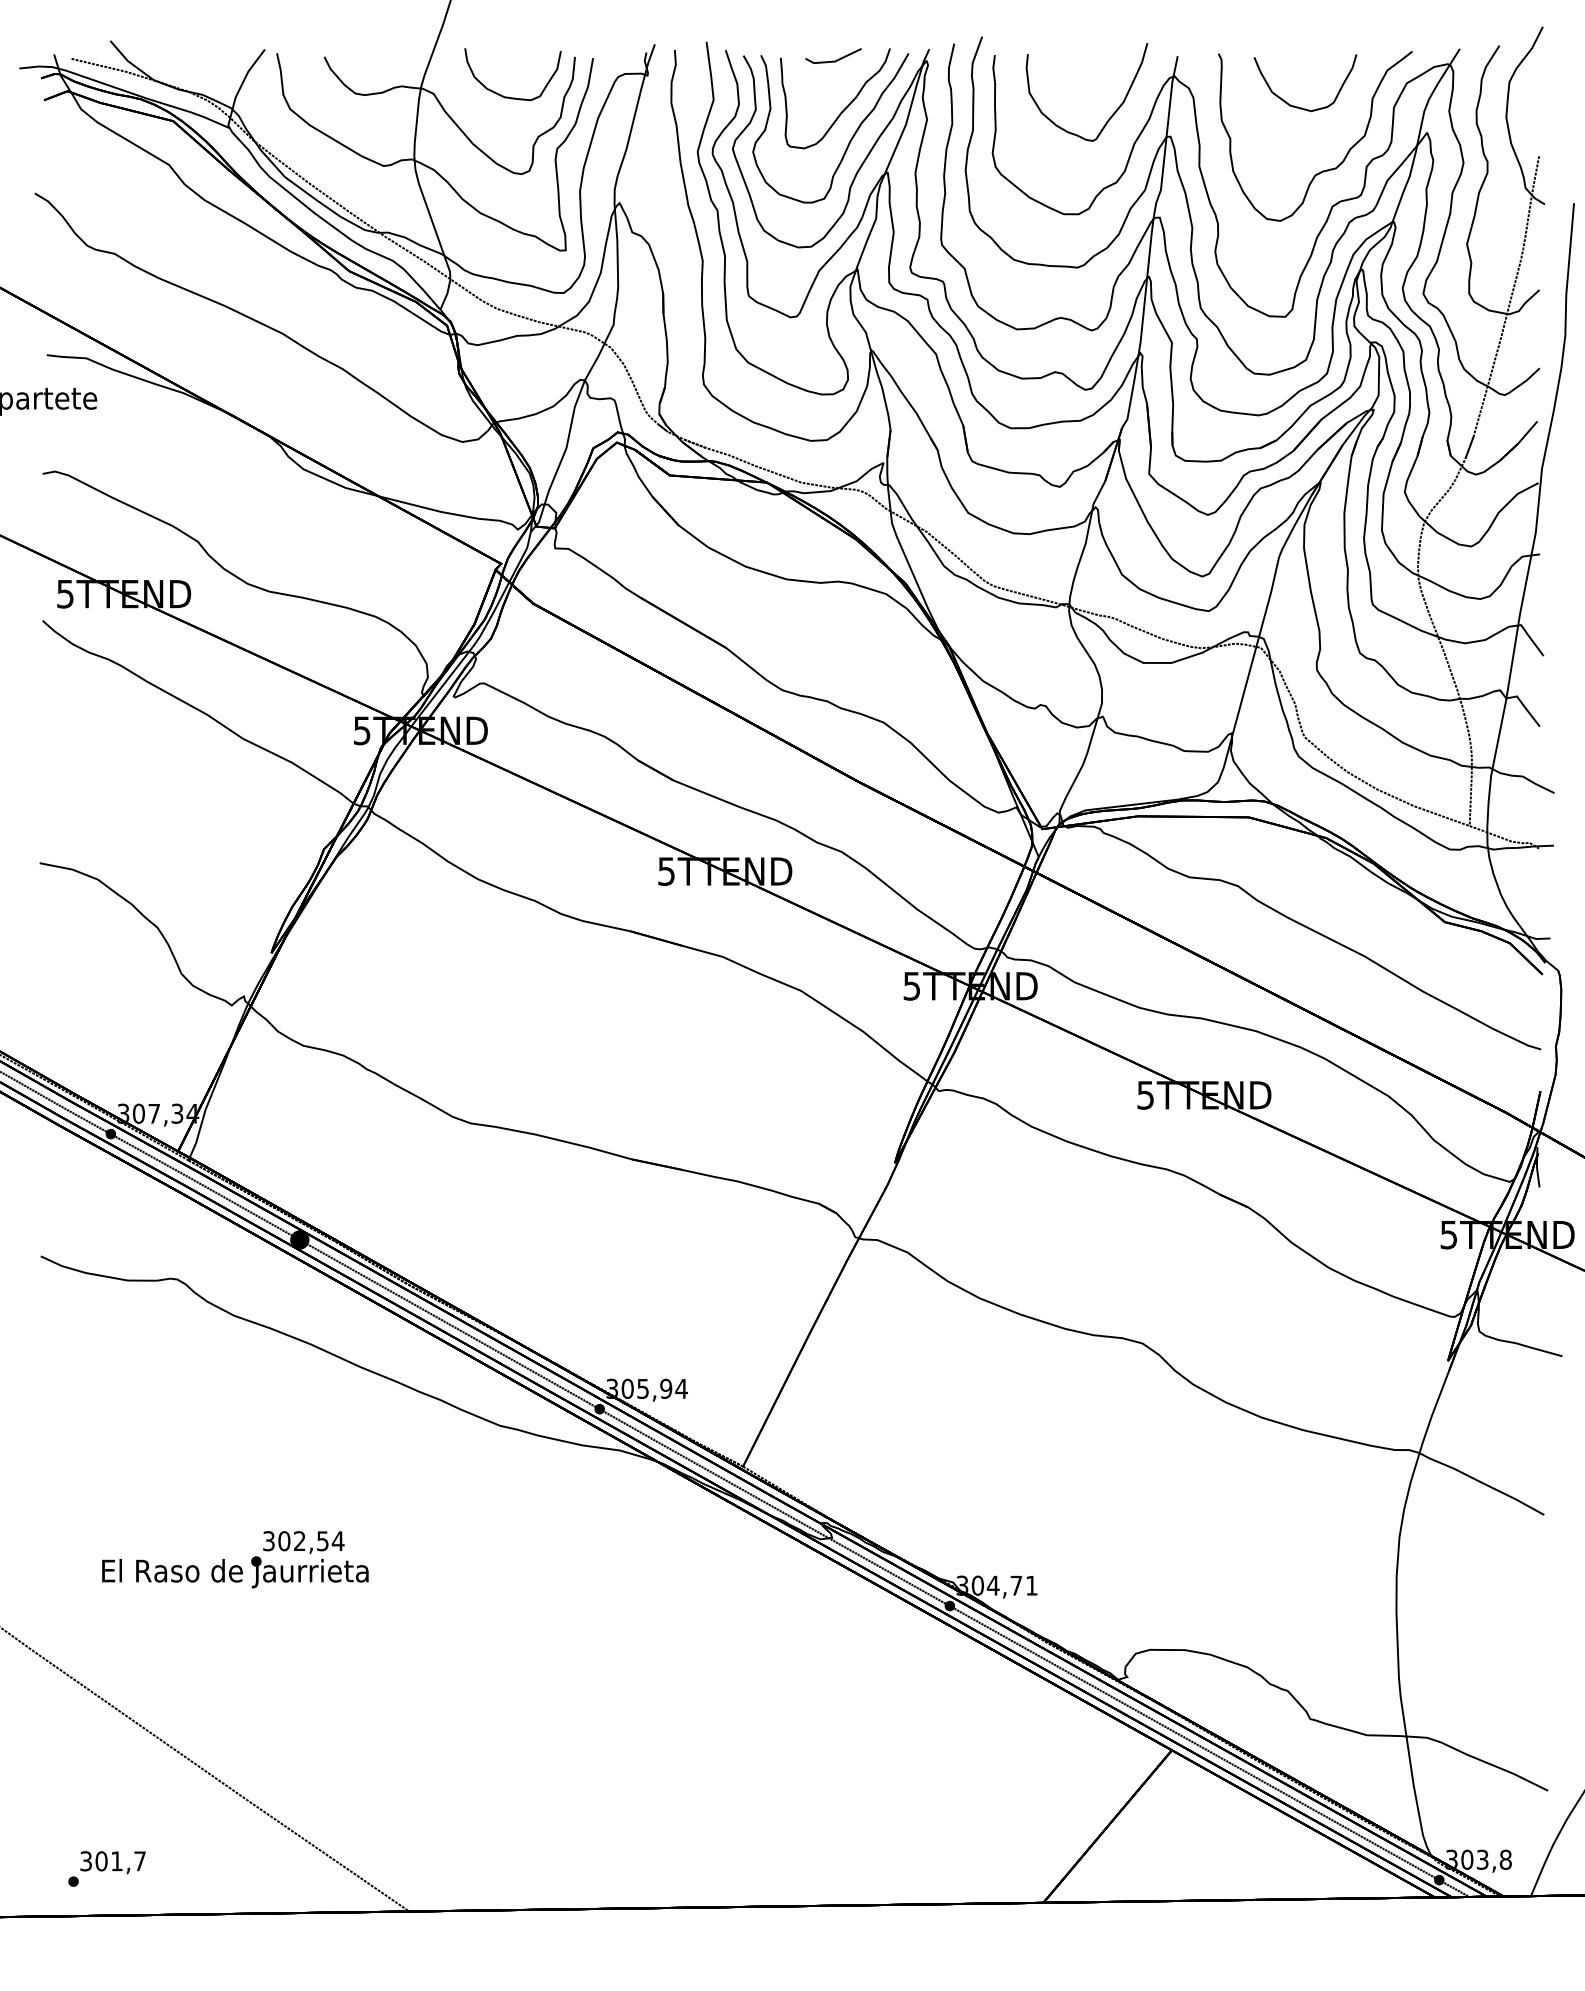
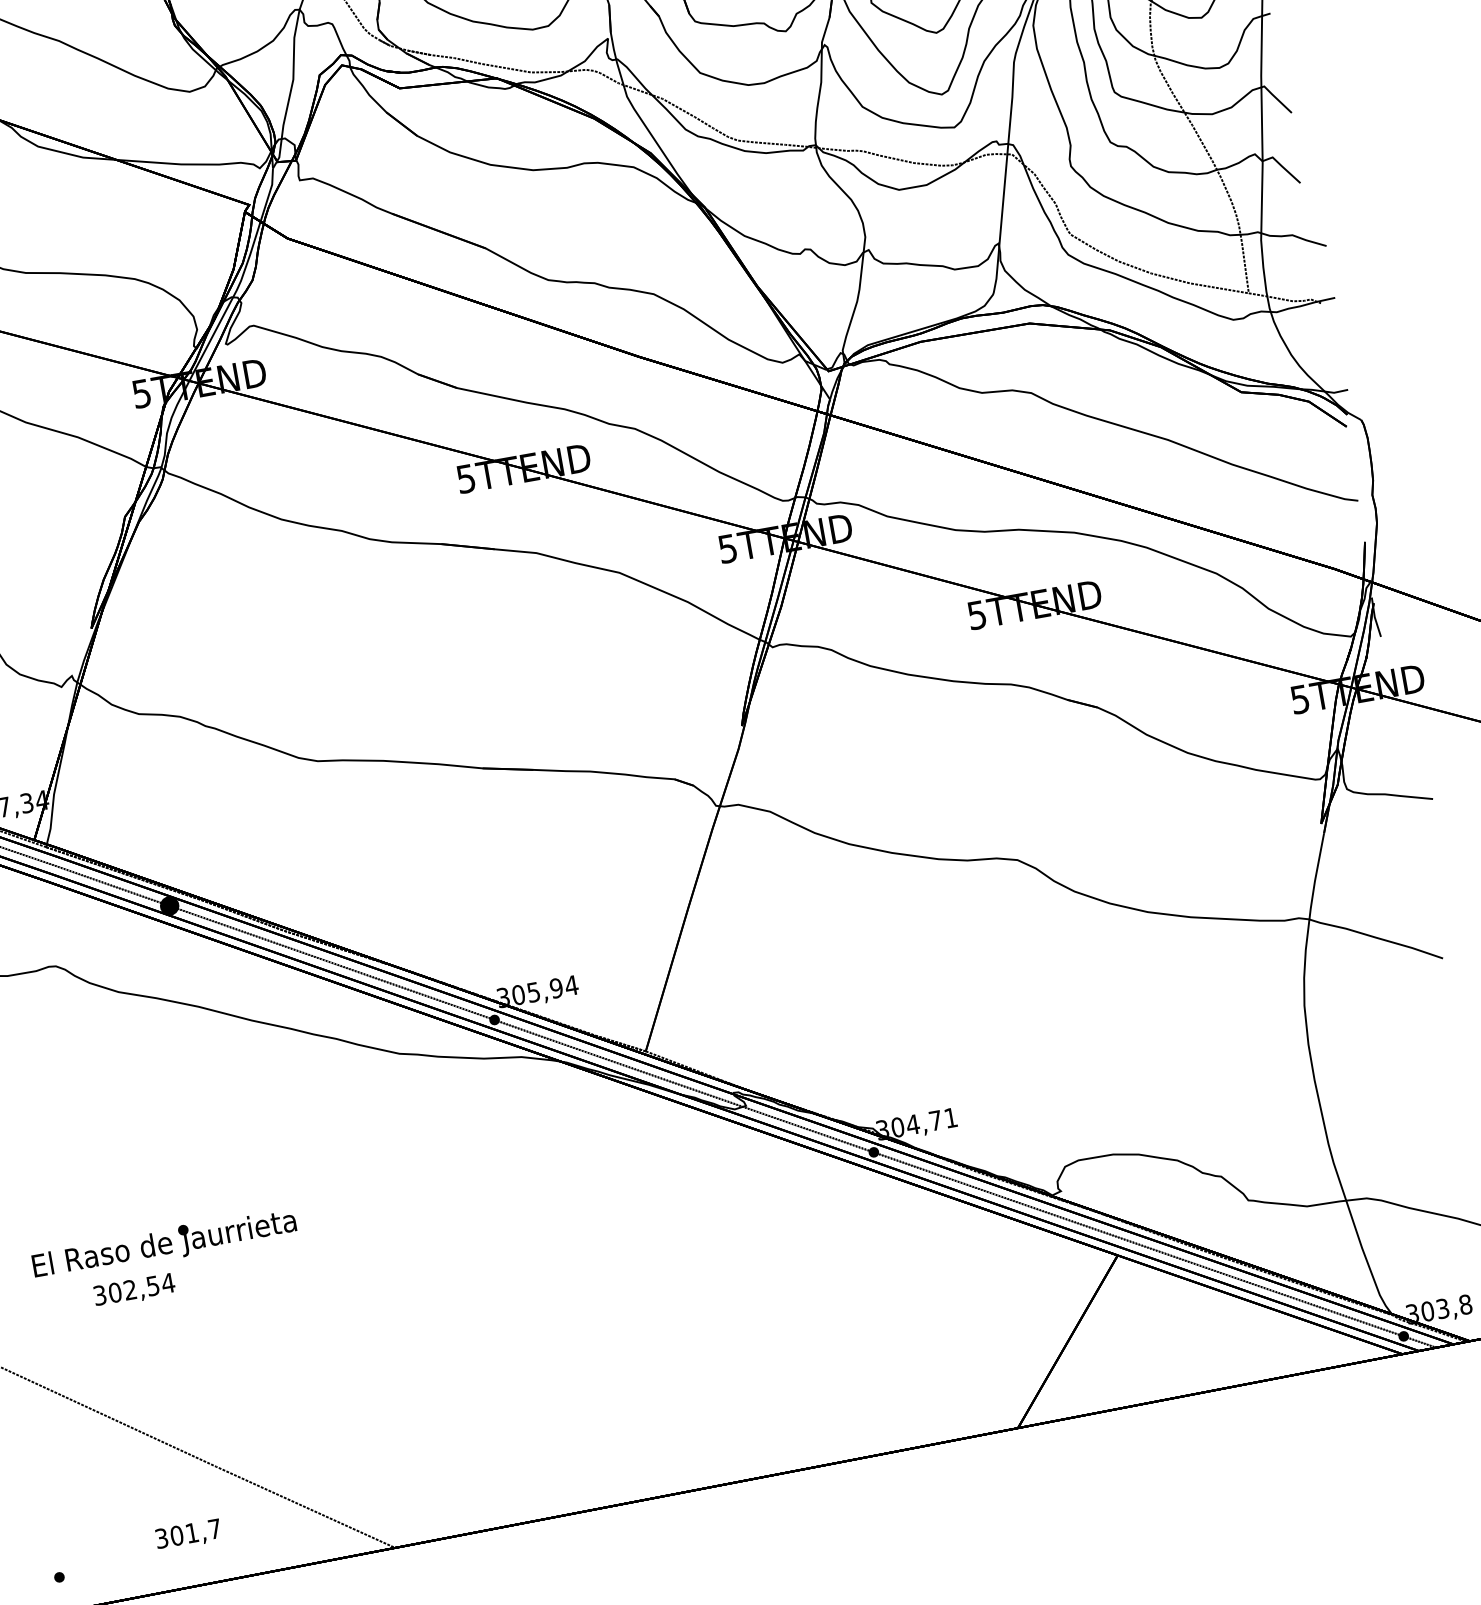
text: (303, 1542) -> (134, 1290), moved
text: (112, 1862) -> (187, 1535), moved

